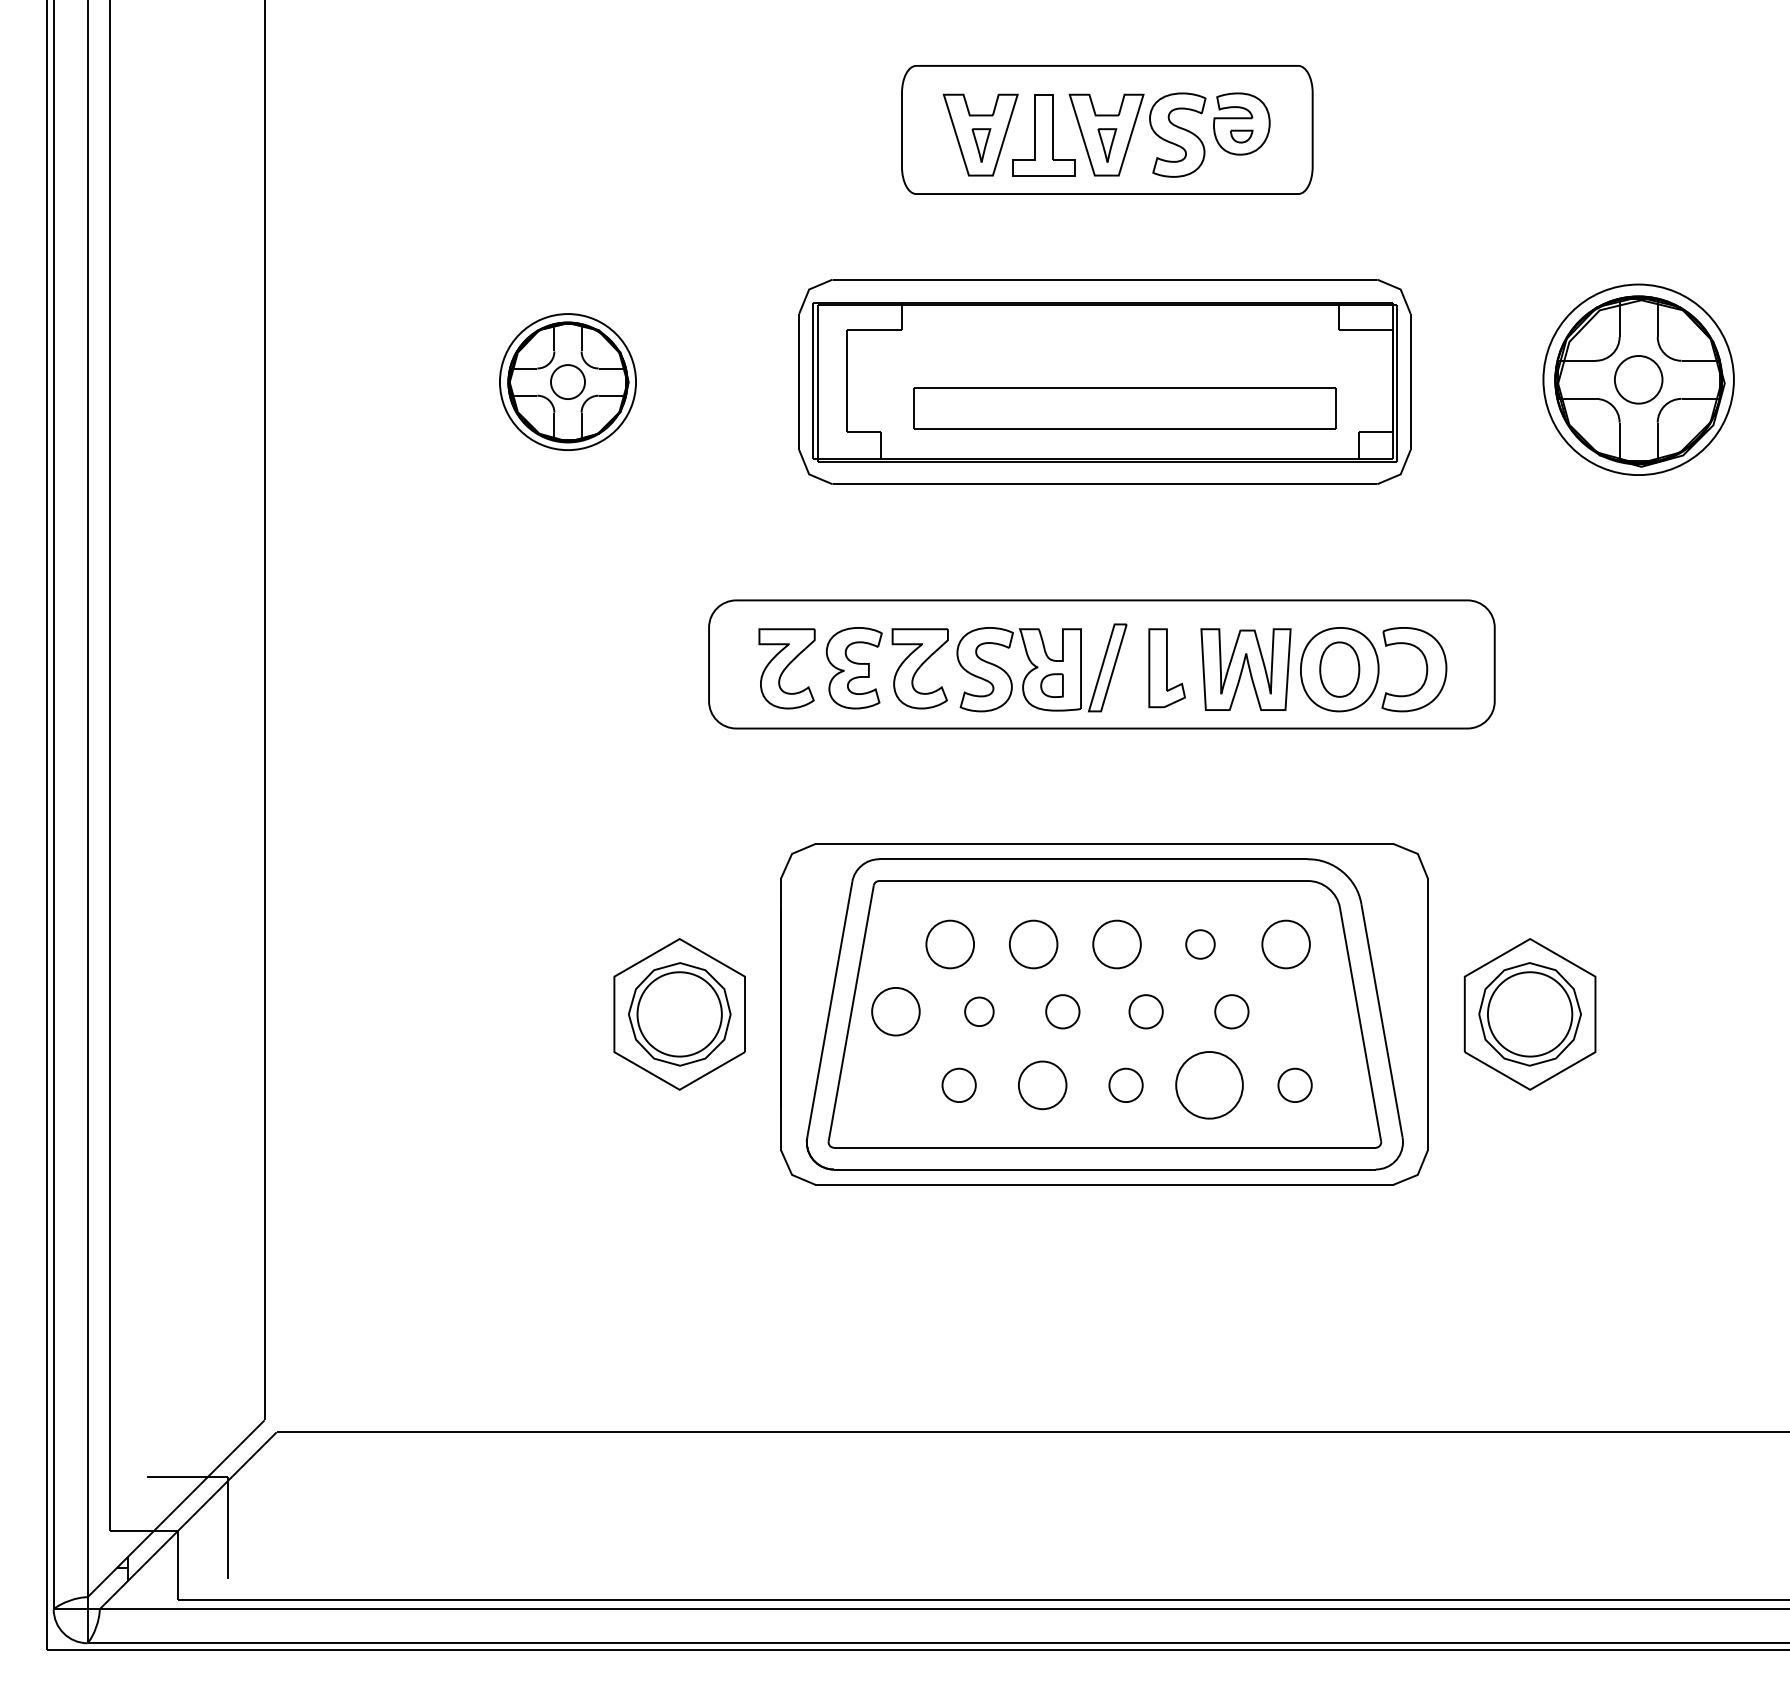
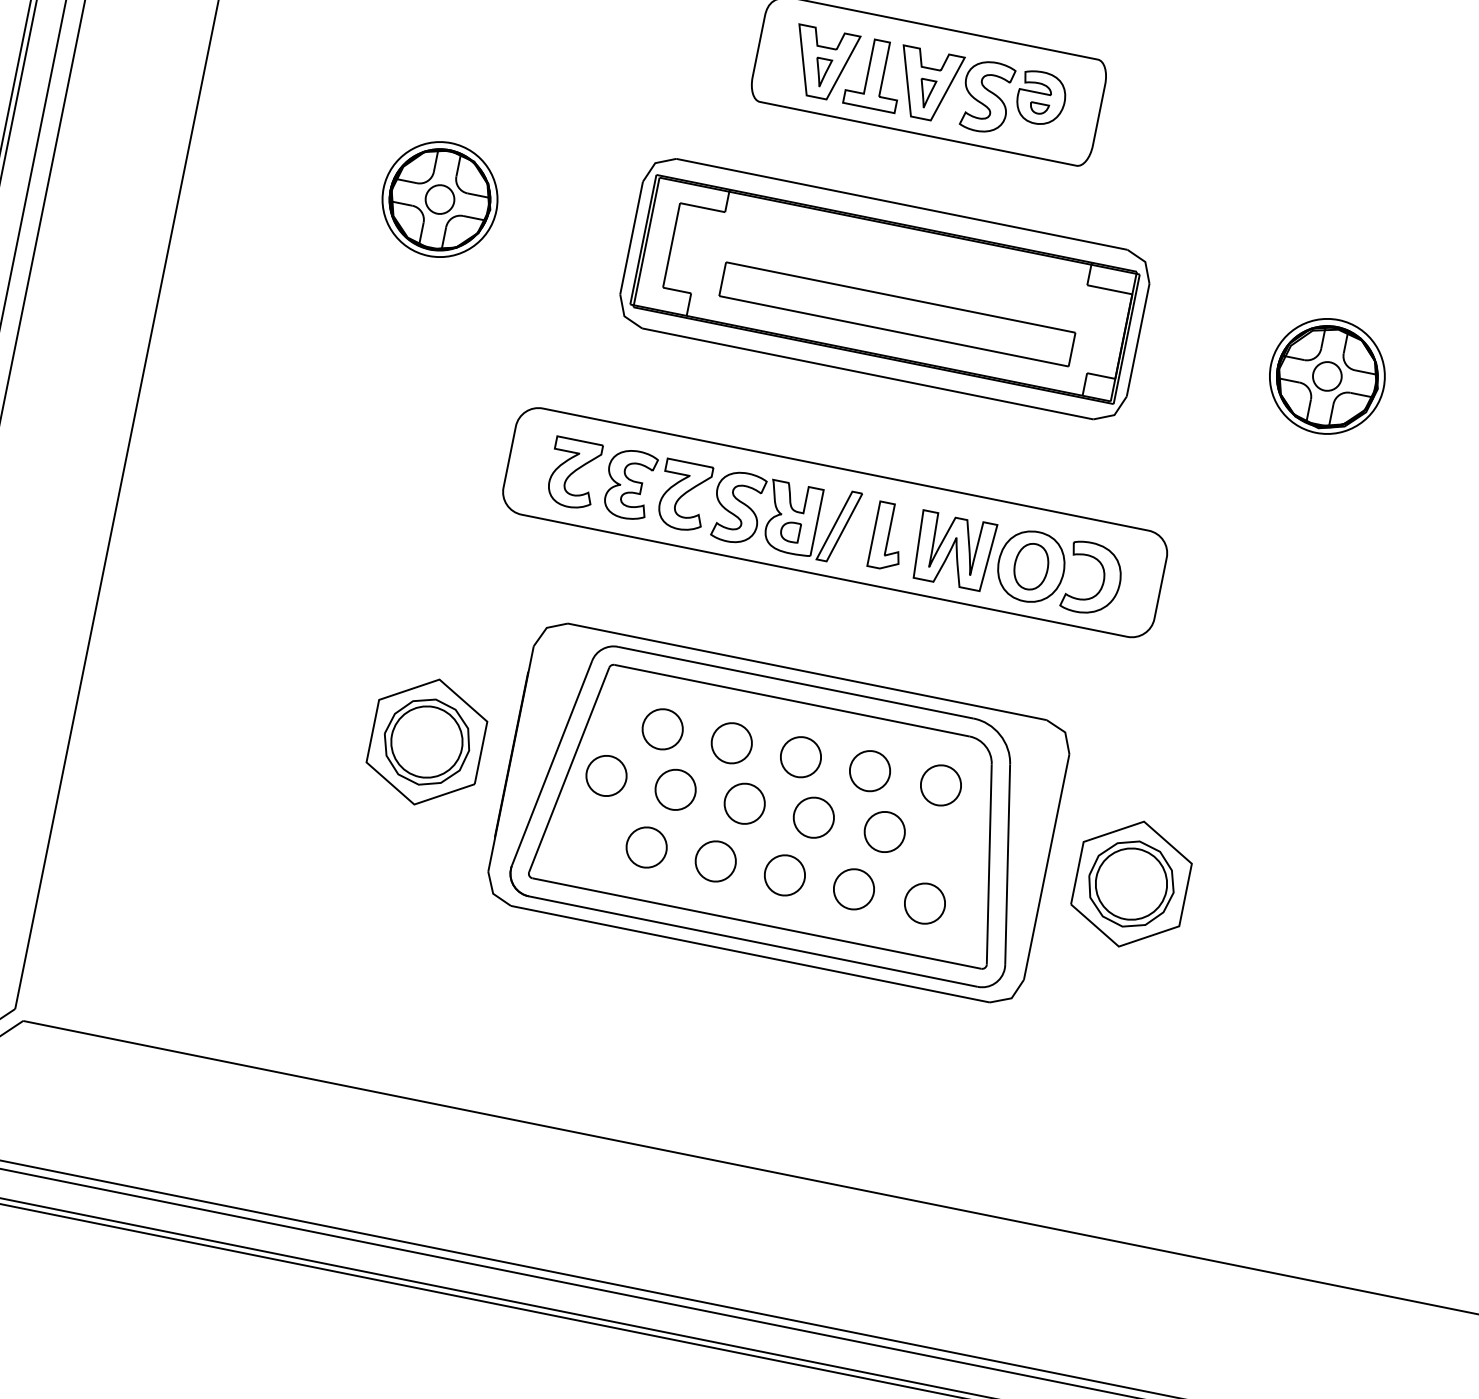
part: (1638, 379) -> (1327, 376), size x0.71
part: (1200, 944) -> (870, 771), size x1.67
part: (979, 1011) -> (675, 789), size x1.67
part: (1062, 1011) -> (744, 803), size x1.43
part: (1145, 1011) -> (813, 817), size x1.43
part: (1231, 1011) -> (884, 831), size x1.43
part: (958, 1085) -> (646, 847), size x1.43
part: (1125, 1085) -> (784, 875), size x1.43
part: (1209, 1085) -> (853, 889), size x0.71
part: (1294, 1085) -> (924, 903), size x1.43

